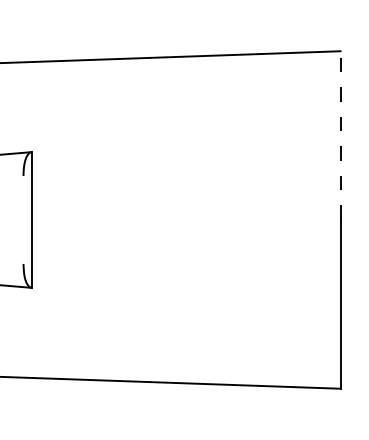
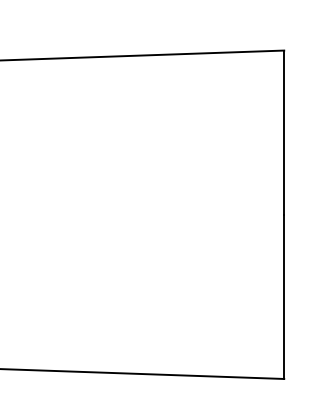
line: (340, 135) -> (284, 132), dashed -> solid

